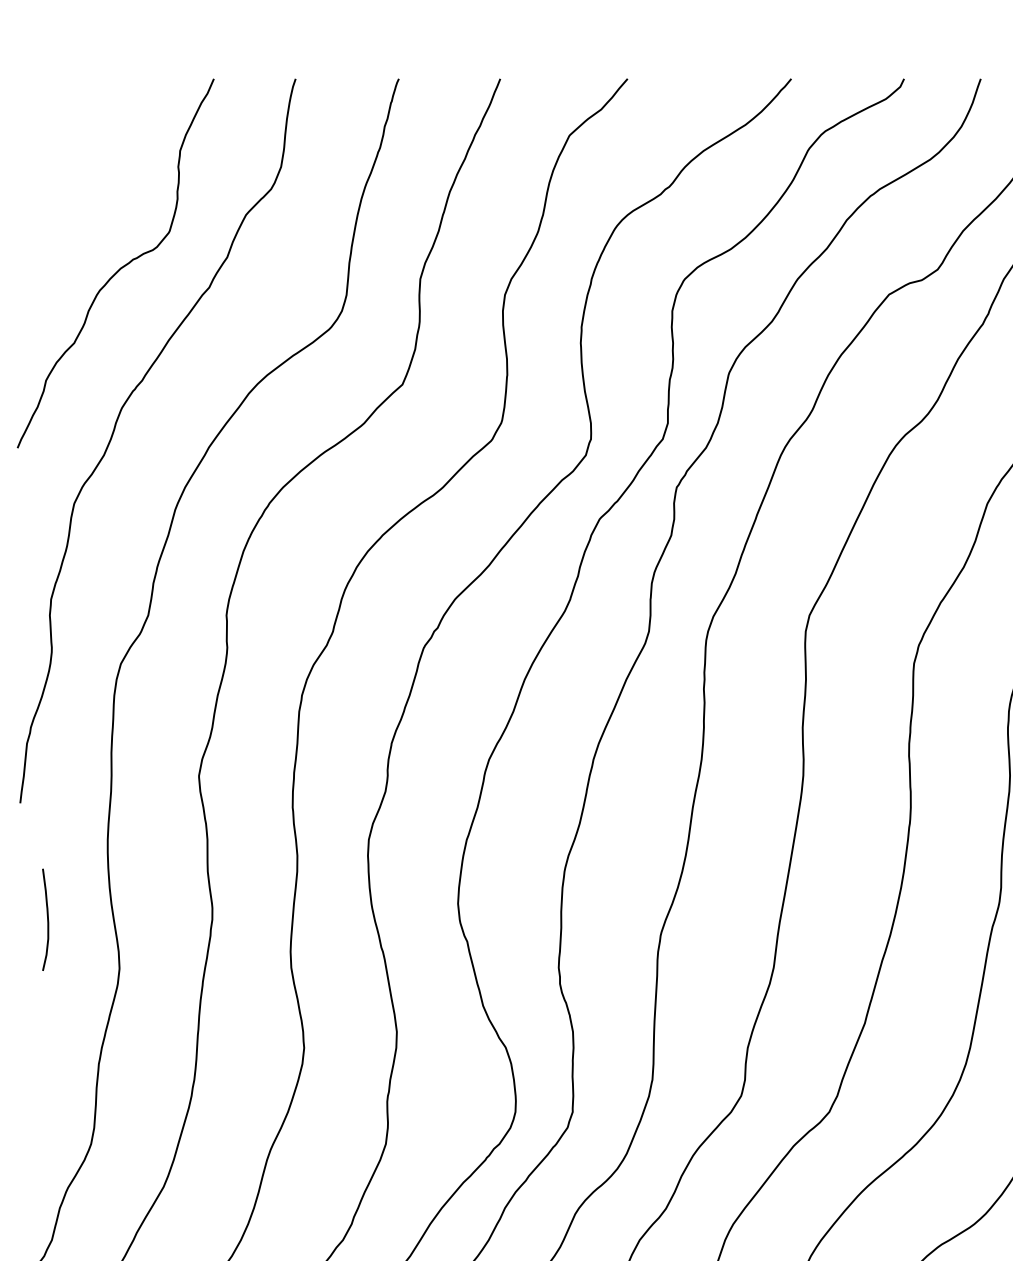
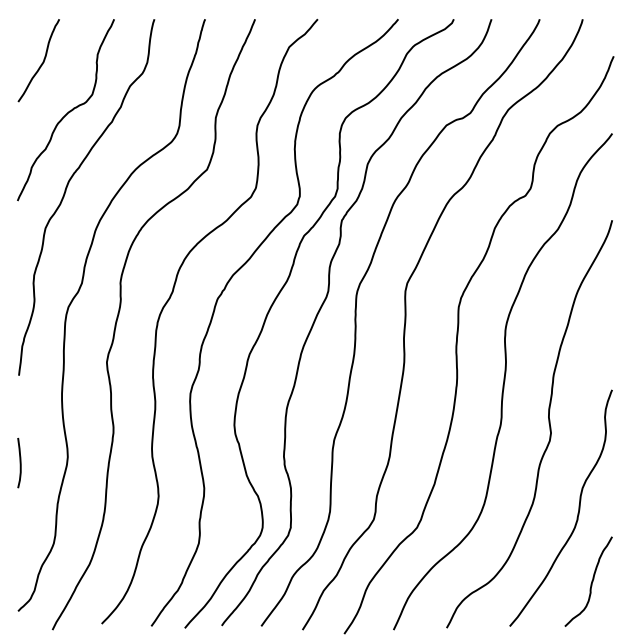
curve: (68, 164) -> (42, 61), added
curve: (45, 920) -> (19, 463), moved

